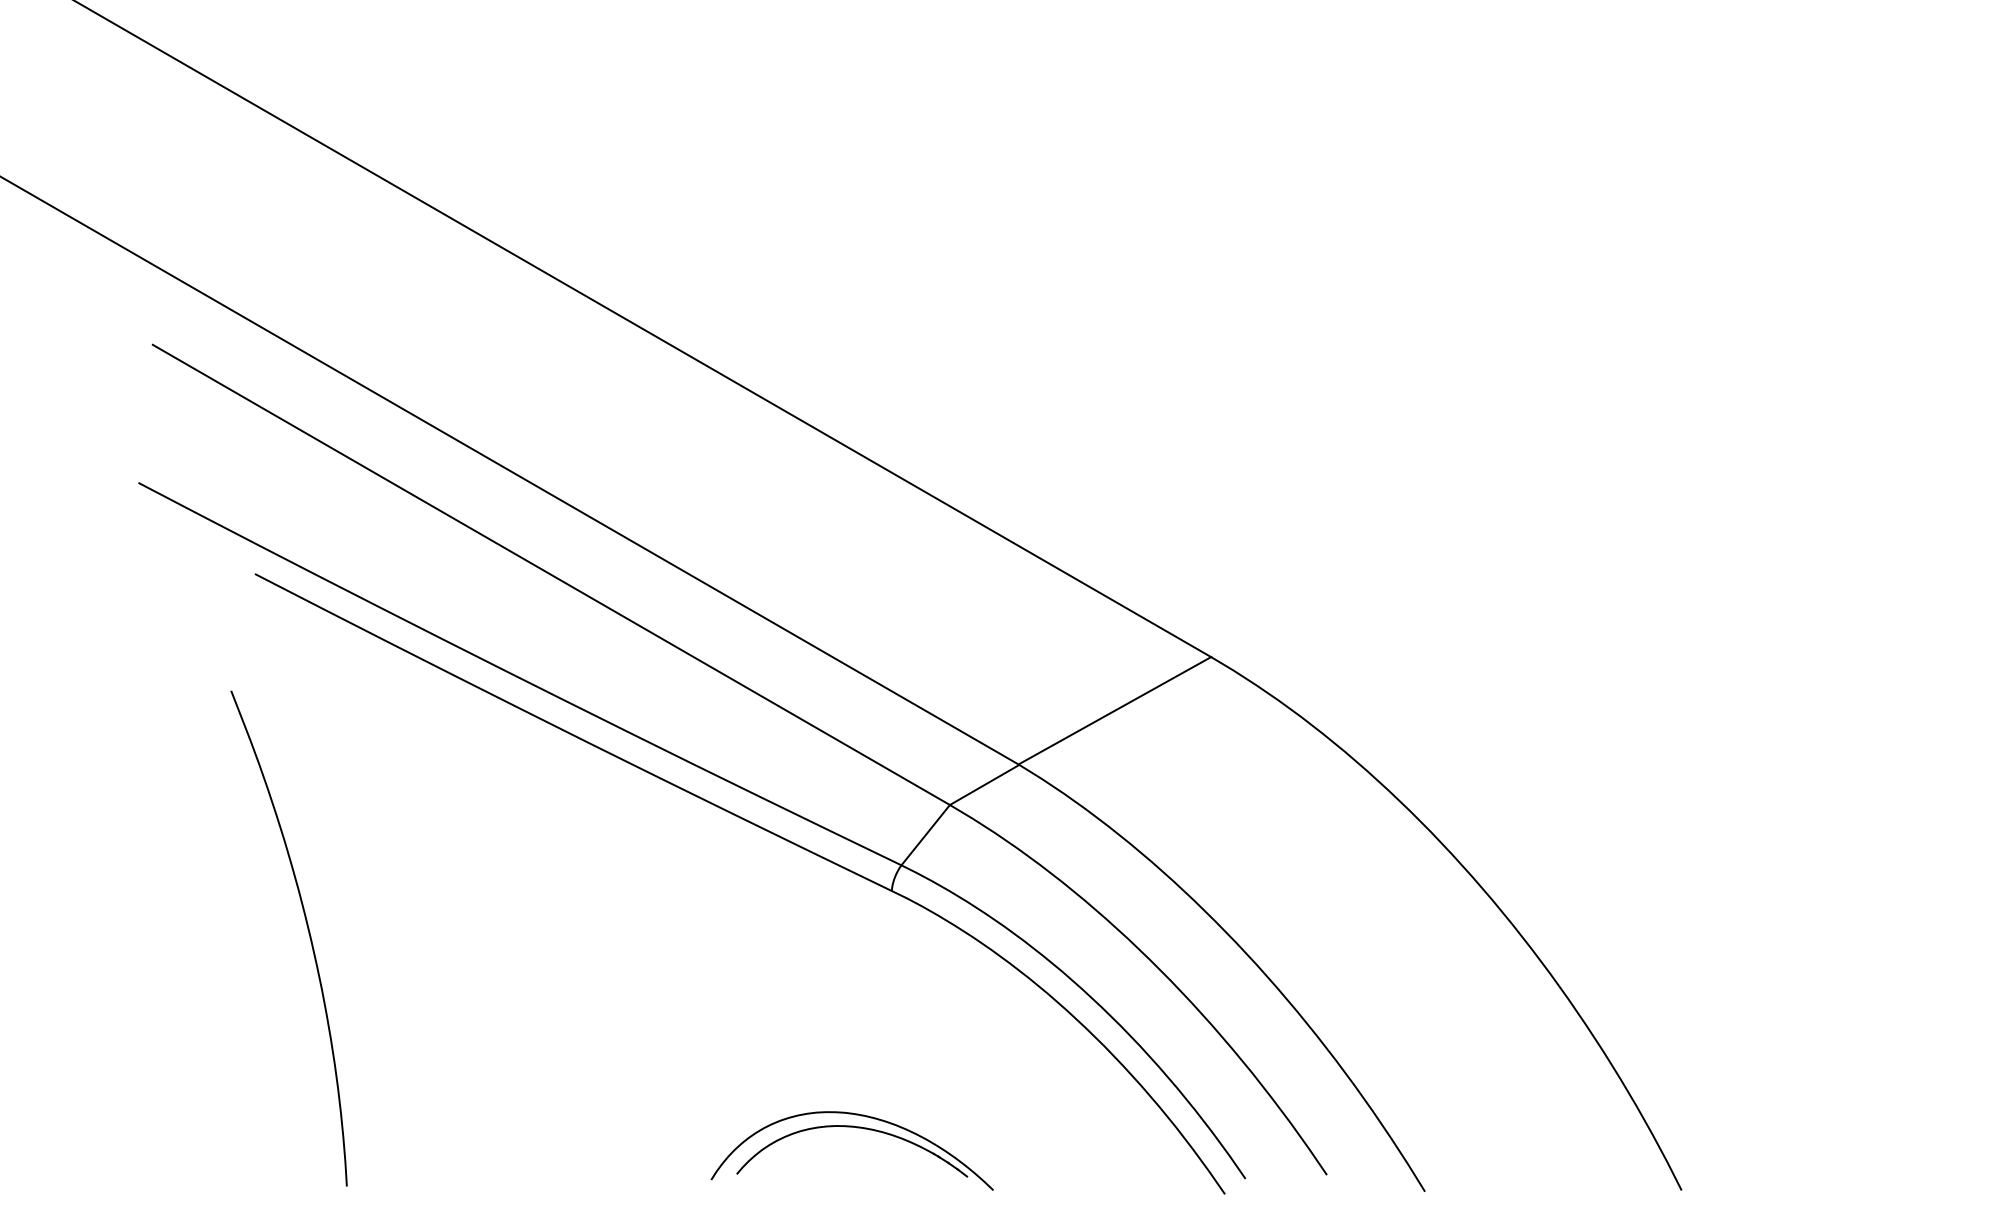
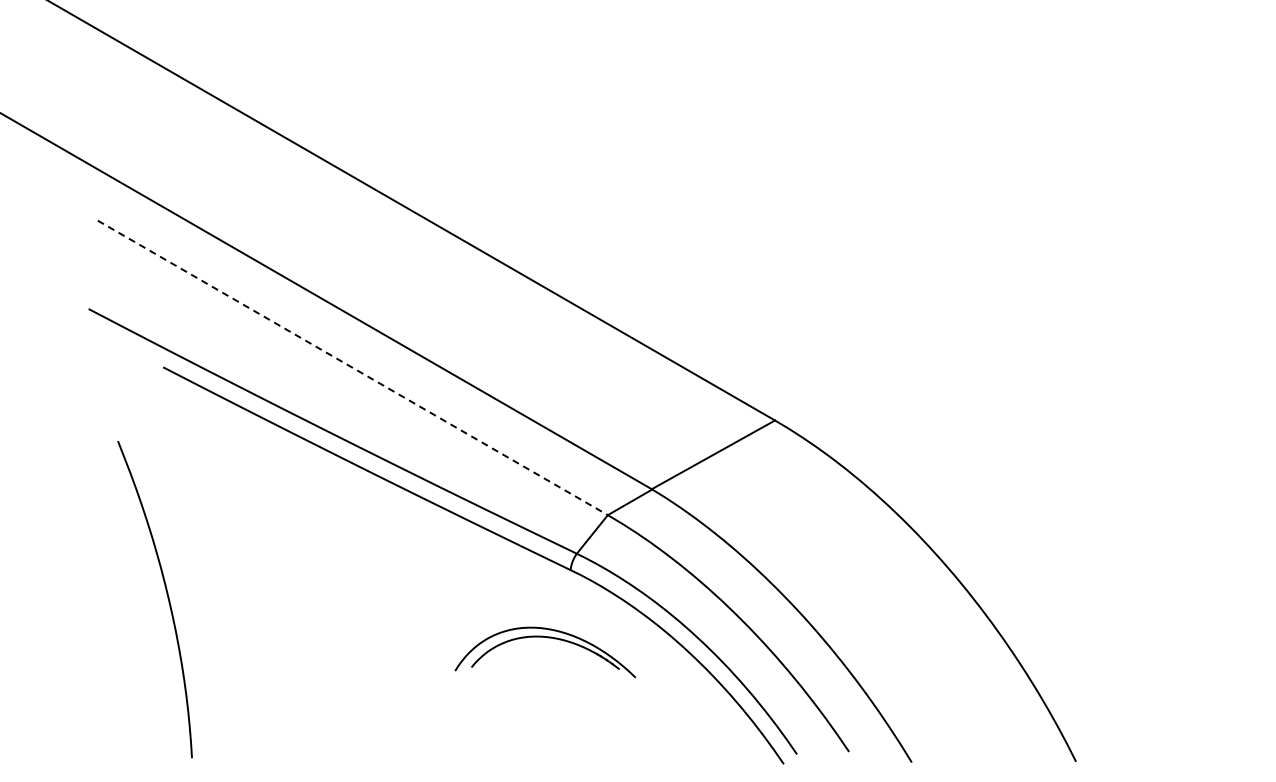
line: (552, 575) -> (353, 368), solid -> dashed
curve: (307, 930) -> (166, 594), moved
part: (855, 1129) -> (547, 638), moved

